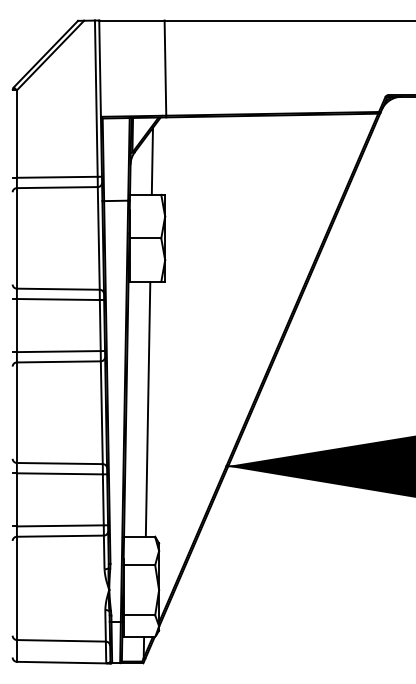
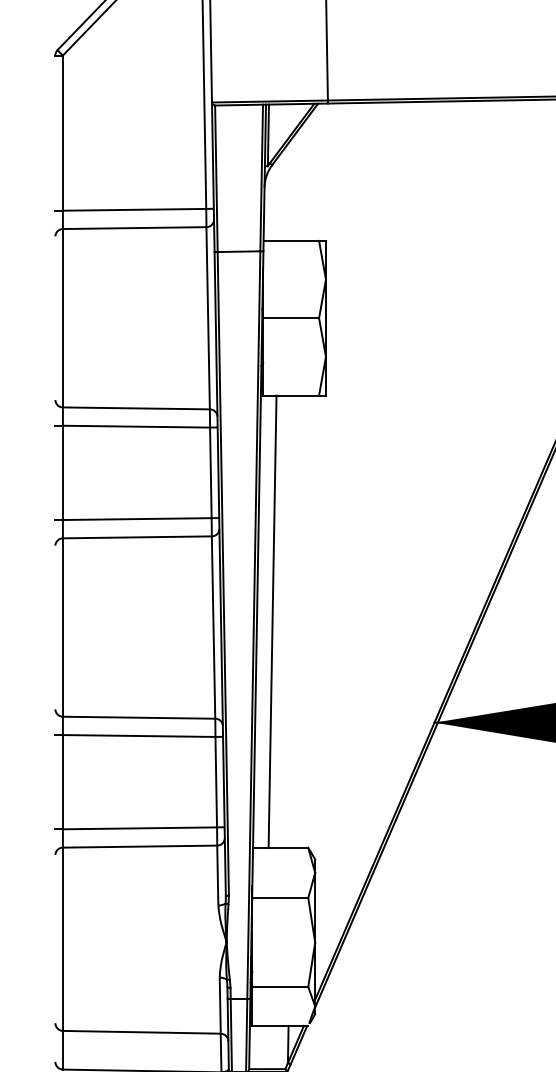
line: (151, 160) -> (301, 180), removed
line: (147, 408) -> (271, 620), moved

